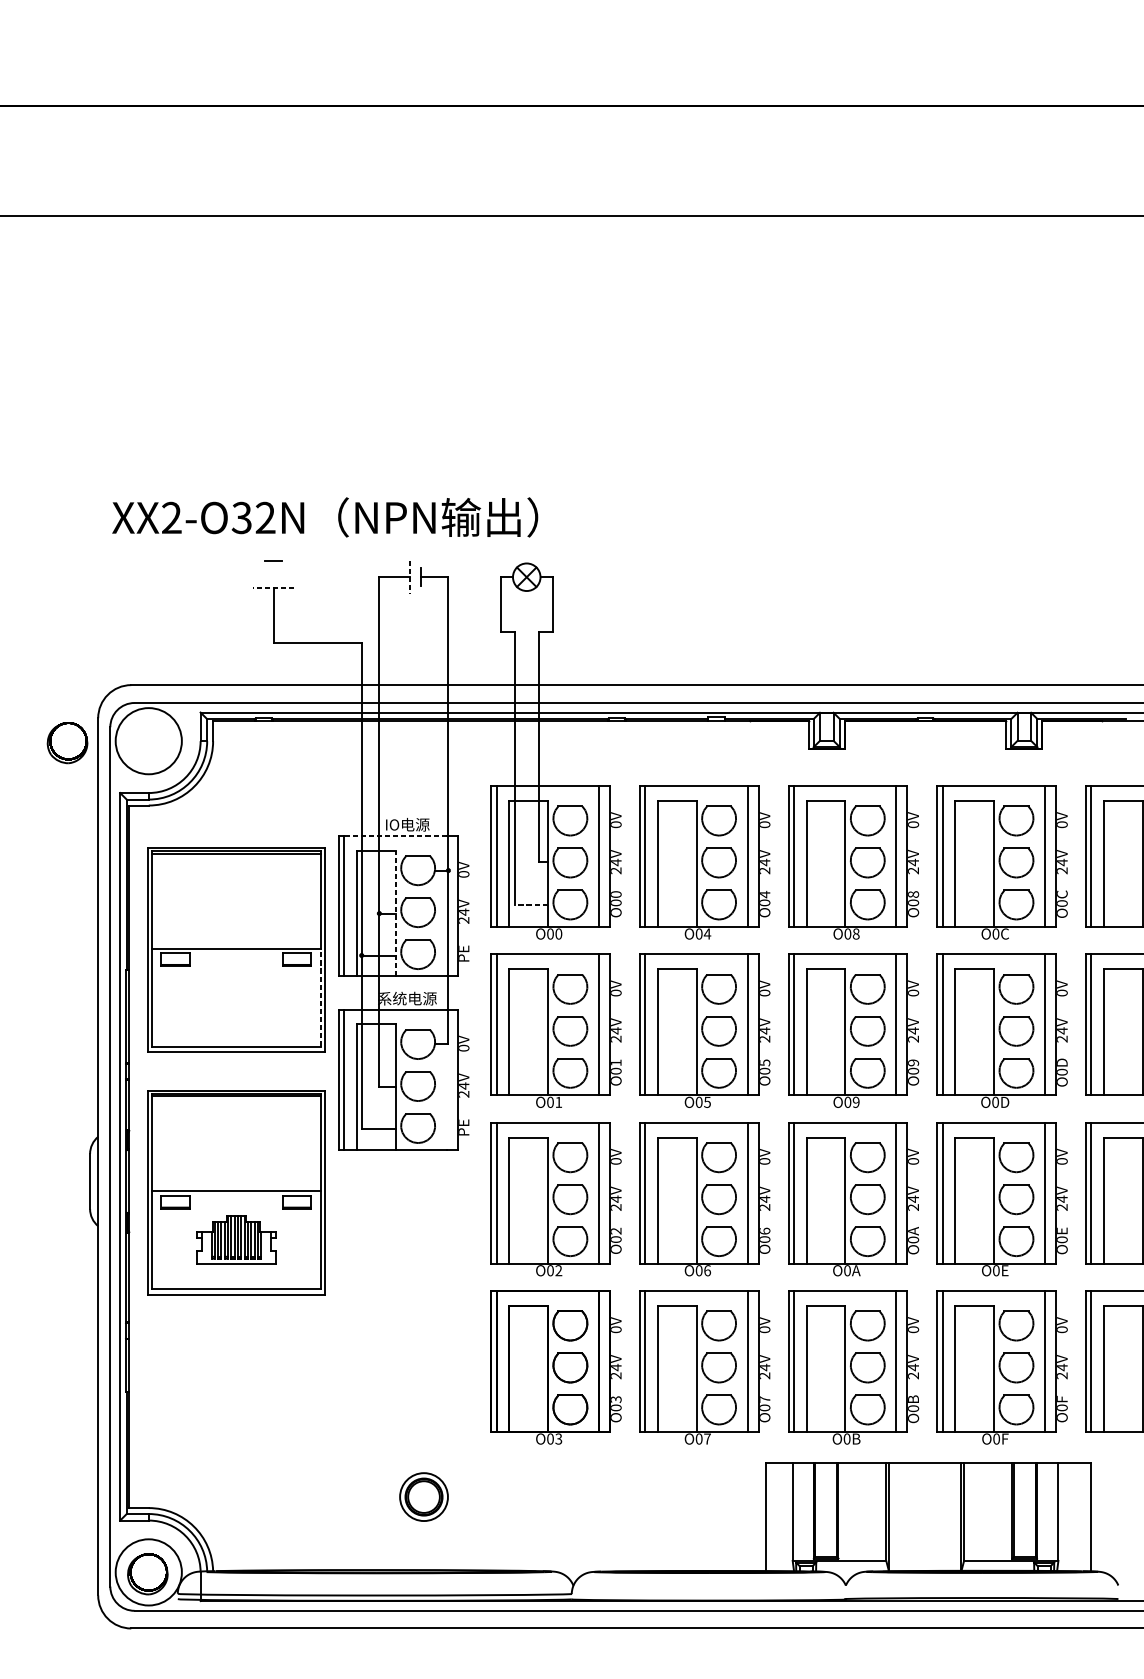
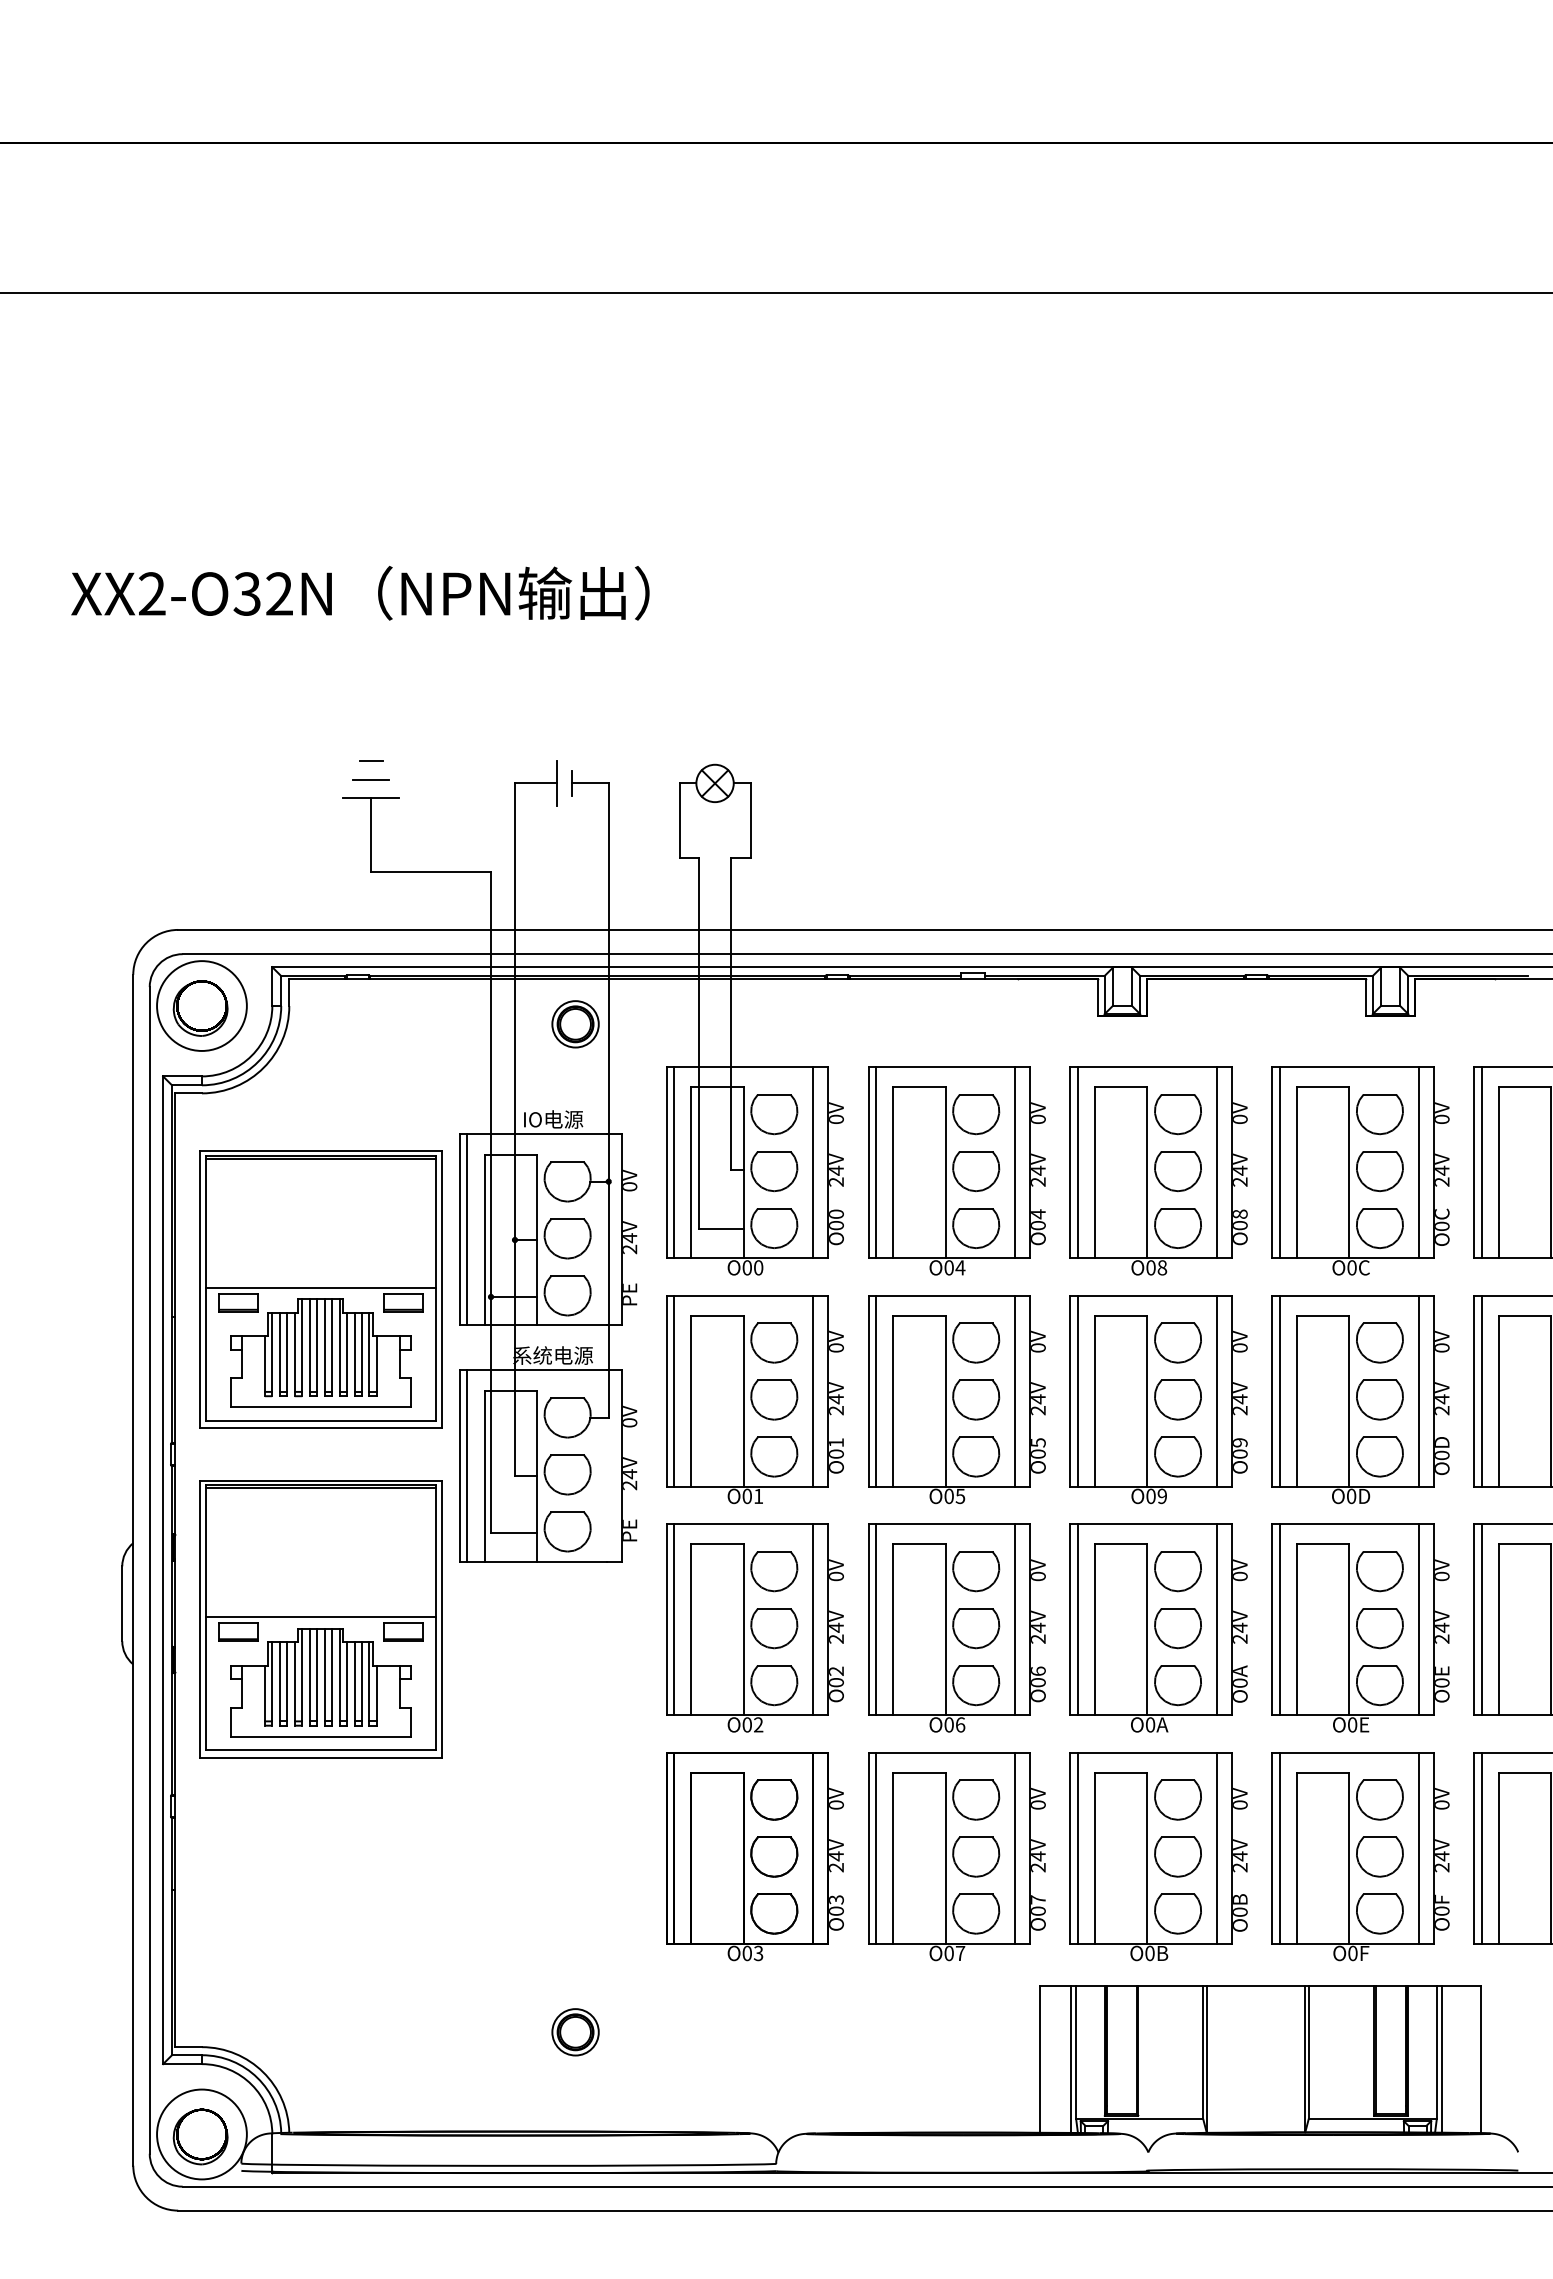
text: (325, 517) -> (360, 593), moved
line: (273, 574) -> (371, 779), added
line: (409, 577) -> (556, 783), dashed -> solid
line: (272, 588) -> (370, 798), dashed -> solid
part: (67, 743) -> (200, 1008), moved
part: (423, 754) -> (575, 1024), added
line: (395, 835) -> (537, 1134), dashed -> solid
line: (530, 905) -> (720, 1228), dashed -> solid
line: (395, 913) -> (537, 1239), dashed -> solid
part: (236, 996) -> (320, 1352), added
line: (320, 997) -> (435, 1353), dashed -> solid
part: (236, 1239) -> (320, 1682), size x1.67
part: (423, 1497) -> (575, 2032), size x0.71
line: (789, 1516) -> (1071, 2058), added
line: (1061, 1516) -> (1441, 2058), added

